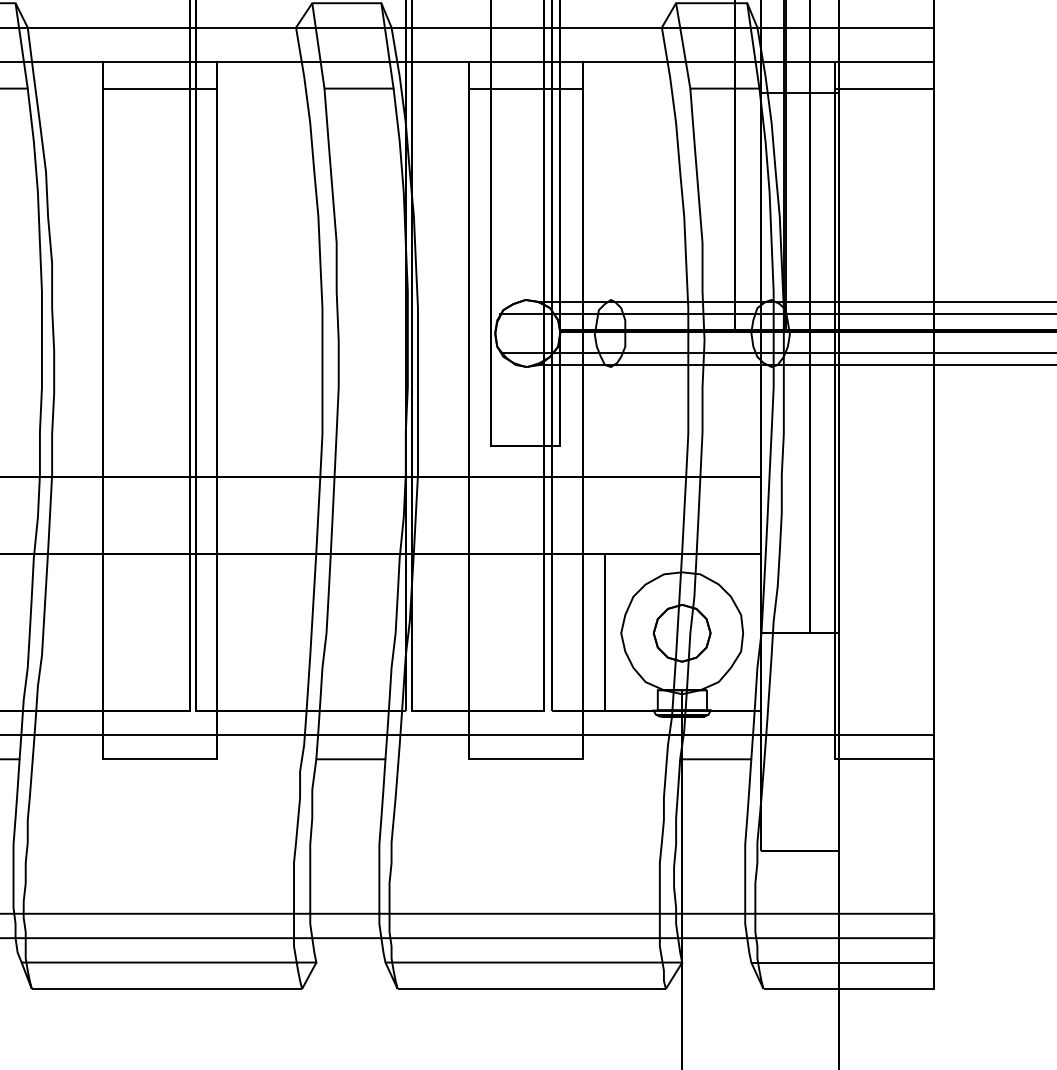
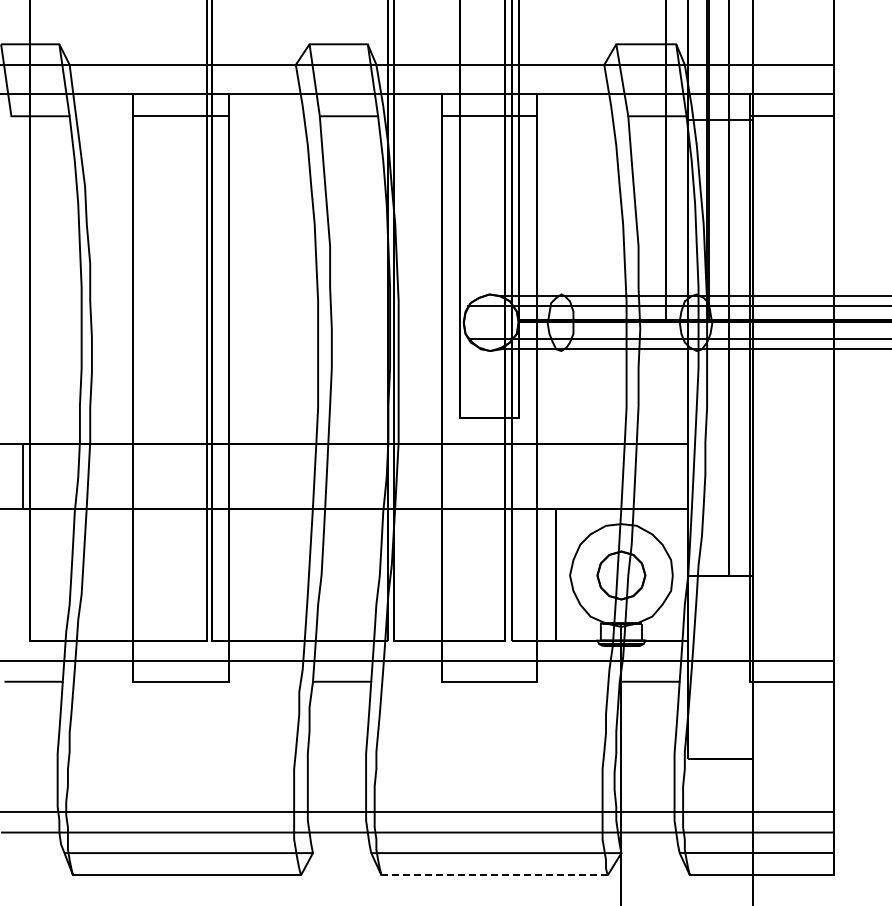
line: (531, 989) -> (494, 875), solid -> dashed

